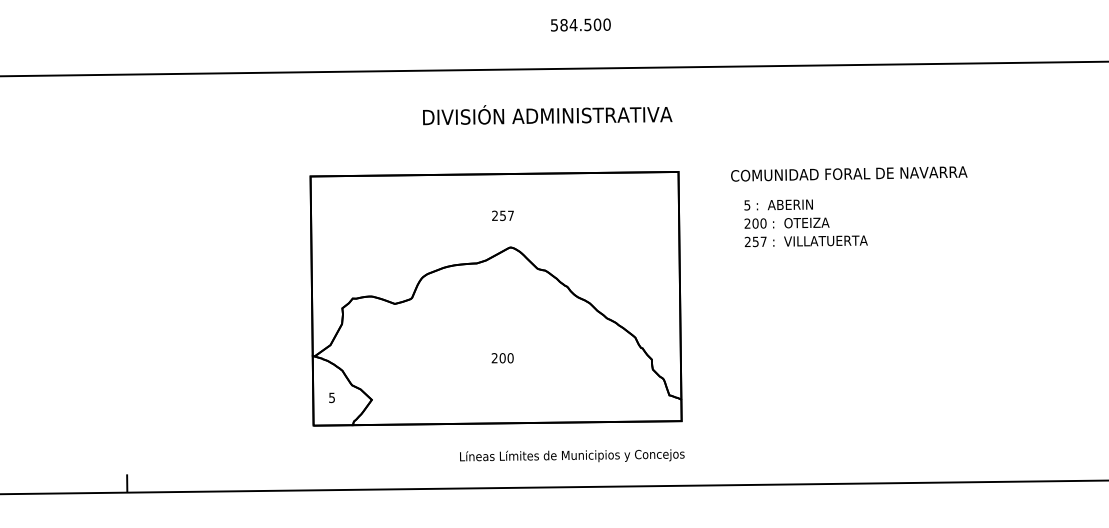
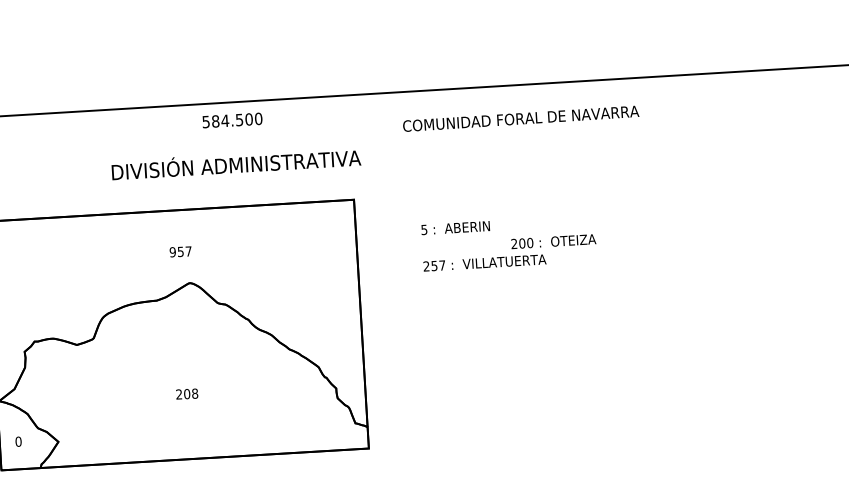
text: (580, 24) -> (232, 119), moved
text: (547, 115) -> (236, 164), moved
text: (849, 173) -> (521, 118), moved
text: (495, 215) -> (173, 251), 257 -> 957
text: (786, 222) -> (553, 240), moved
text: (510, 358) -> (194, 394), 200 -> 208
text: (332, 397) -> (19, 441), 5 -> 0

